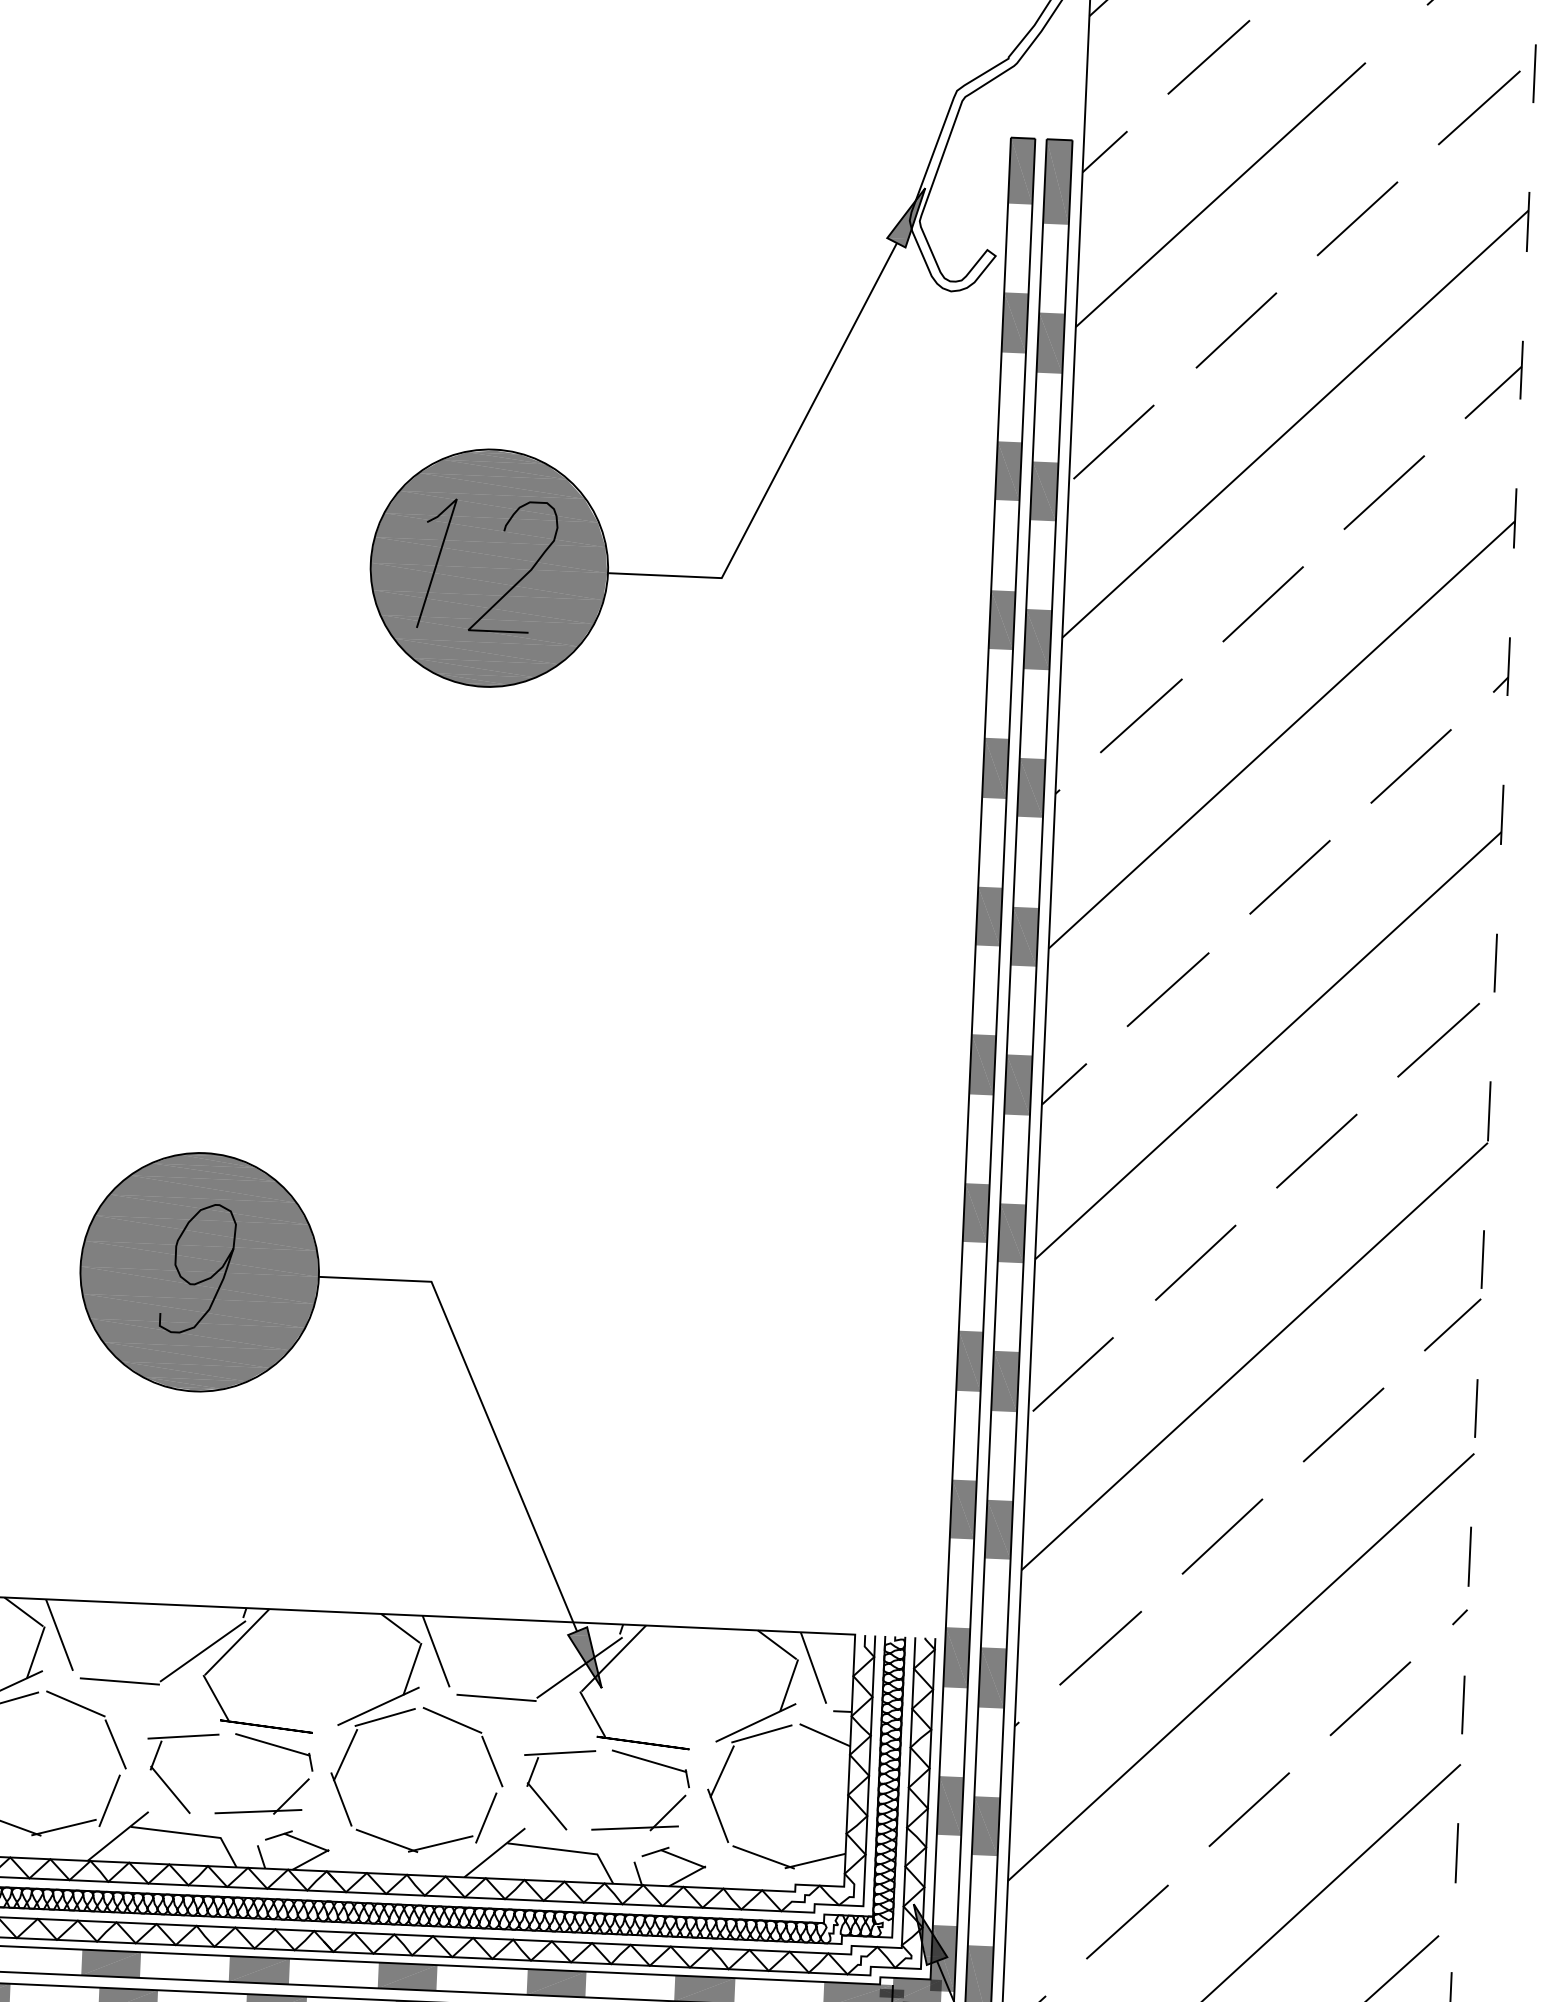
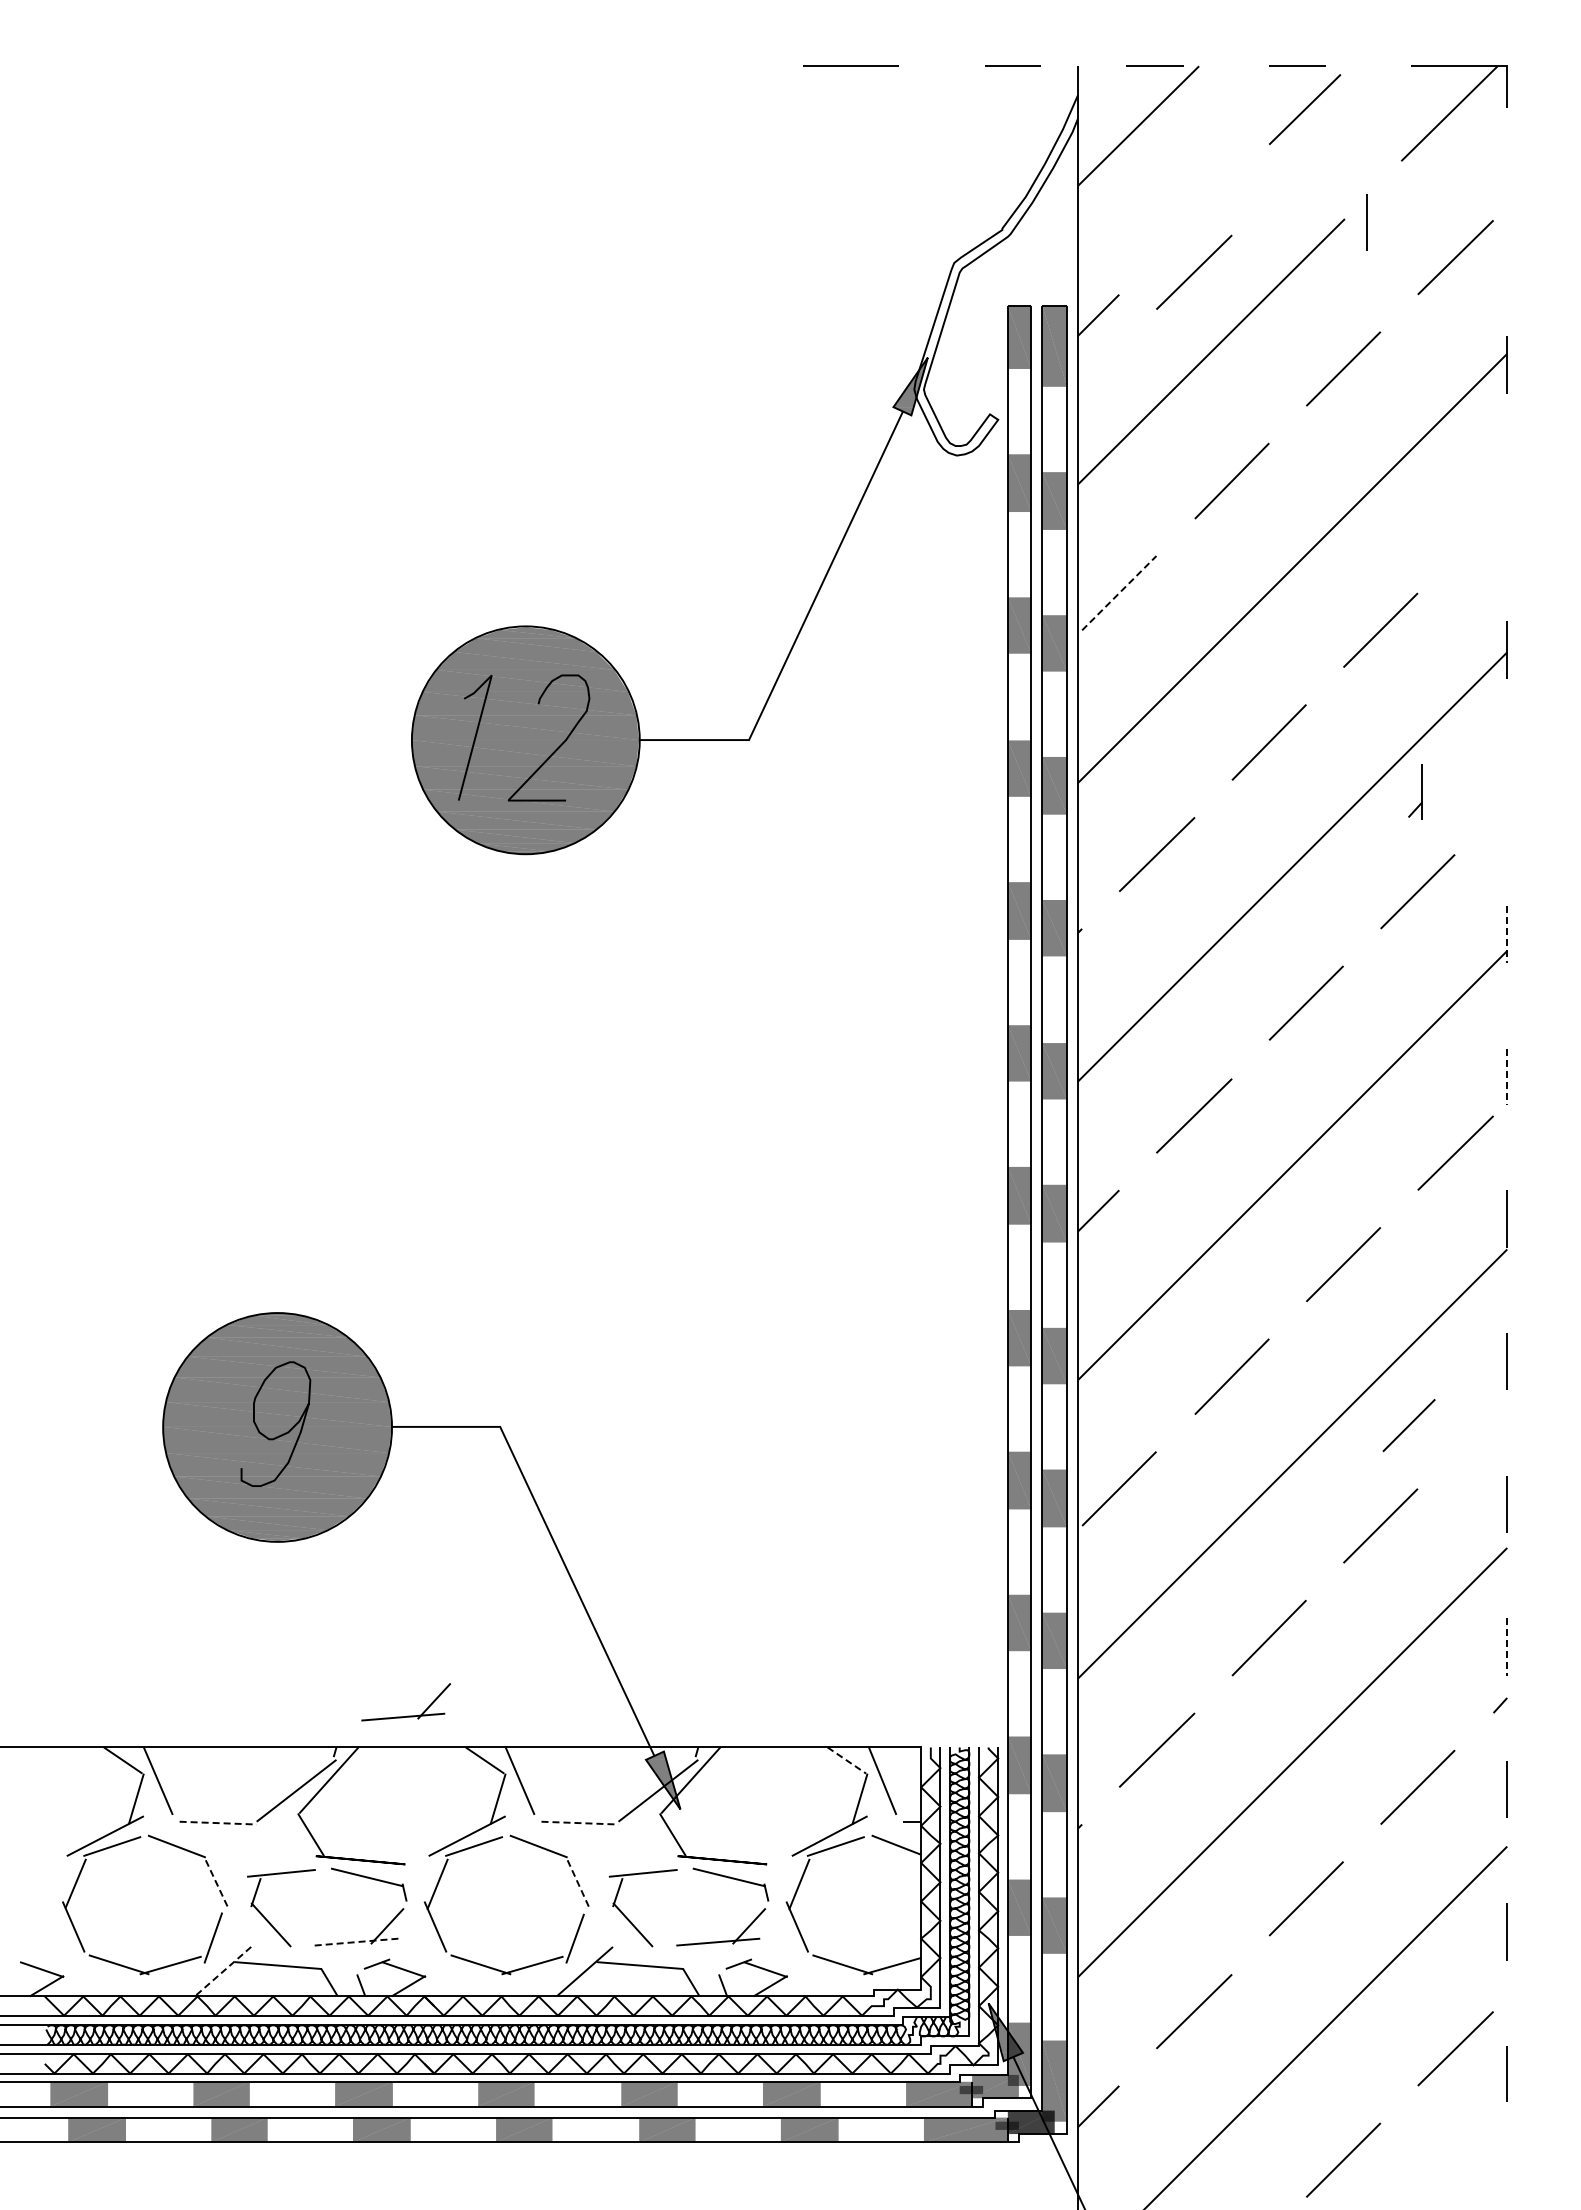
line: (1209, 56) -> (1194, 271), moved
line: (1533, 73) -> (1366, 222), moved
part: (1499, 386) -> (1486, 523), removed
line: (1114, 442) -> (1119, 593), solid -> dashed
part: (1501, 665) -> (1415, 791), moved
line: (1502, 815) -> (1507, 934), solid -> dashed
line: (1495, 963) -> (1507, 1077), solid -> dashed
line: (1452, 1324) -> (1408, 1425), moved
line: (1470, 1557) -> (1507, 1647), solid -> dashed
part: (321, 1578) -> (407, 1715), added
line: (777, 1644) -> (847, 1760), solid -> dashed
line: (120, 1681) -> (218, 1823), solid -> dashed
line: (497, 1698) -> (580, 1823), solid -> dashed
line: (115, 1744) -> (216, 1883), solid -> dashed
line: (492, 1761) -> (578, 1884), solid -> dashed
line: (257, 1811) -> (355, 1942), solid -> dashed
line: (118, 1836) -> (223, 1971), solid -> dashed

